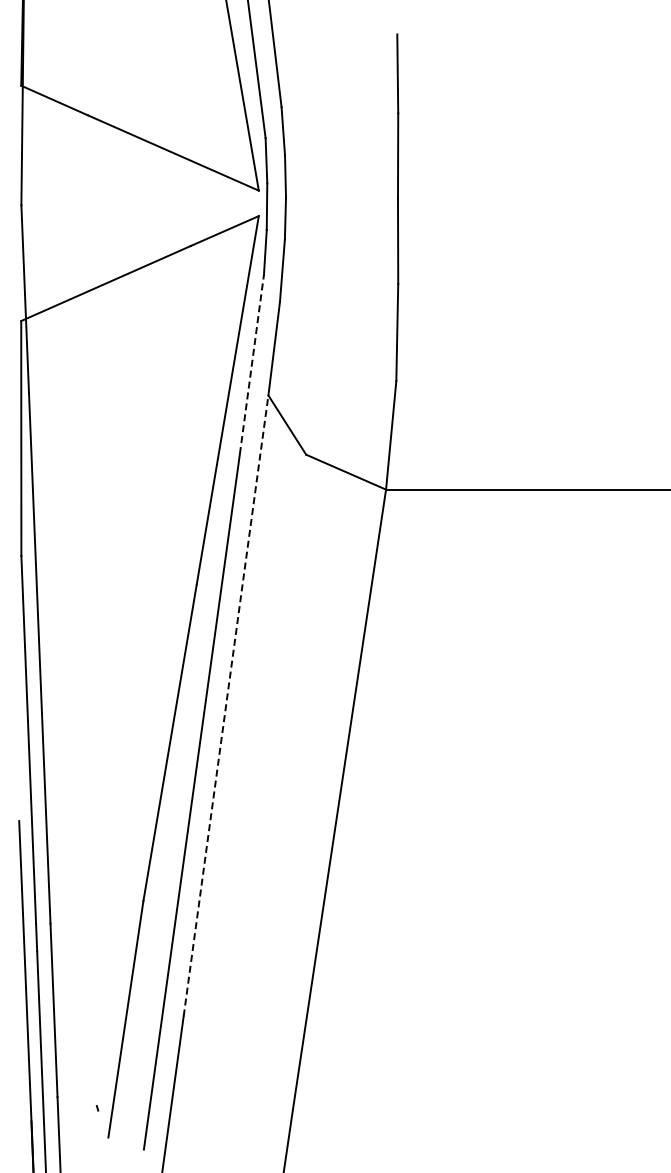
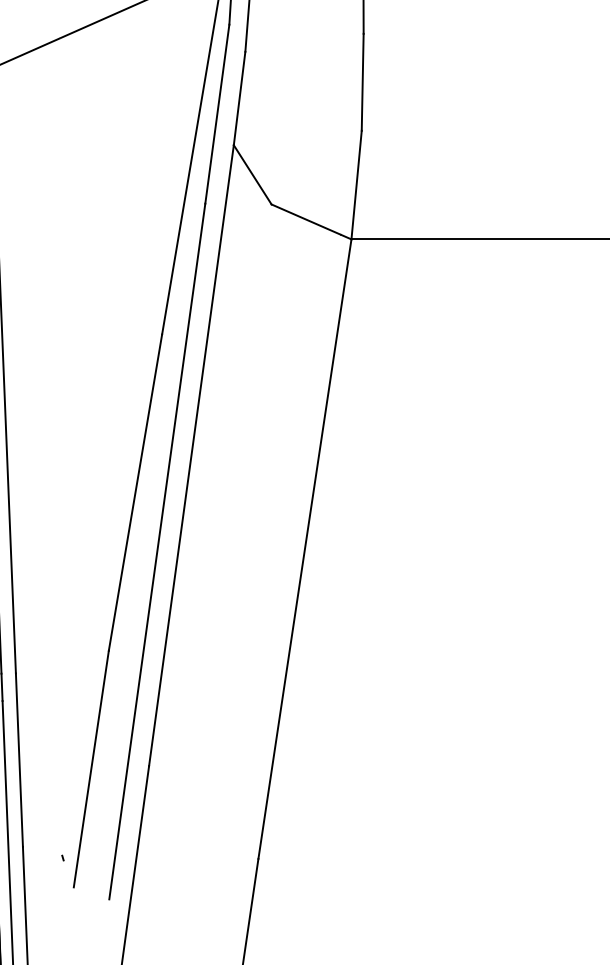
line: (252, 363) -> (217, 113), dashed -> solid
line: (226, 705) -> (191, 455), dashed -> solid

